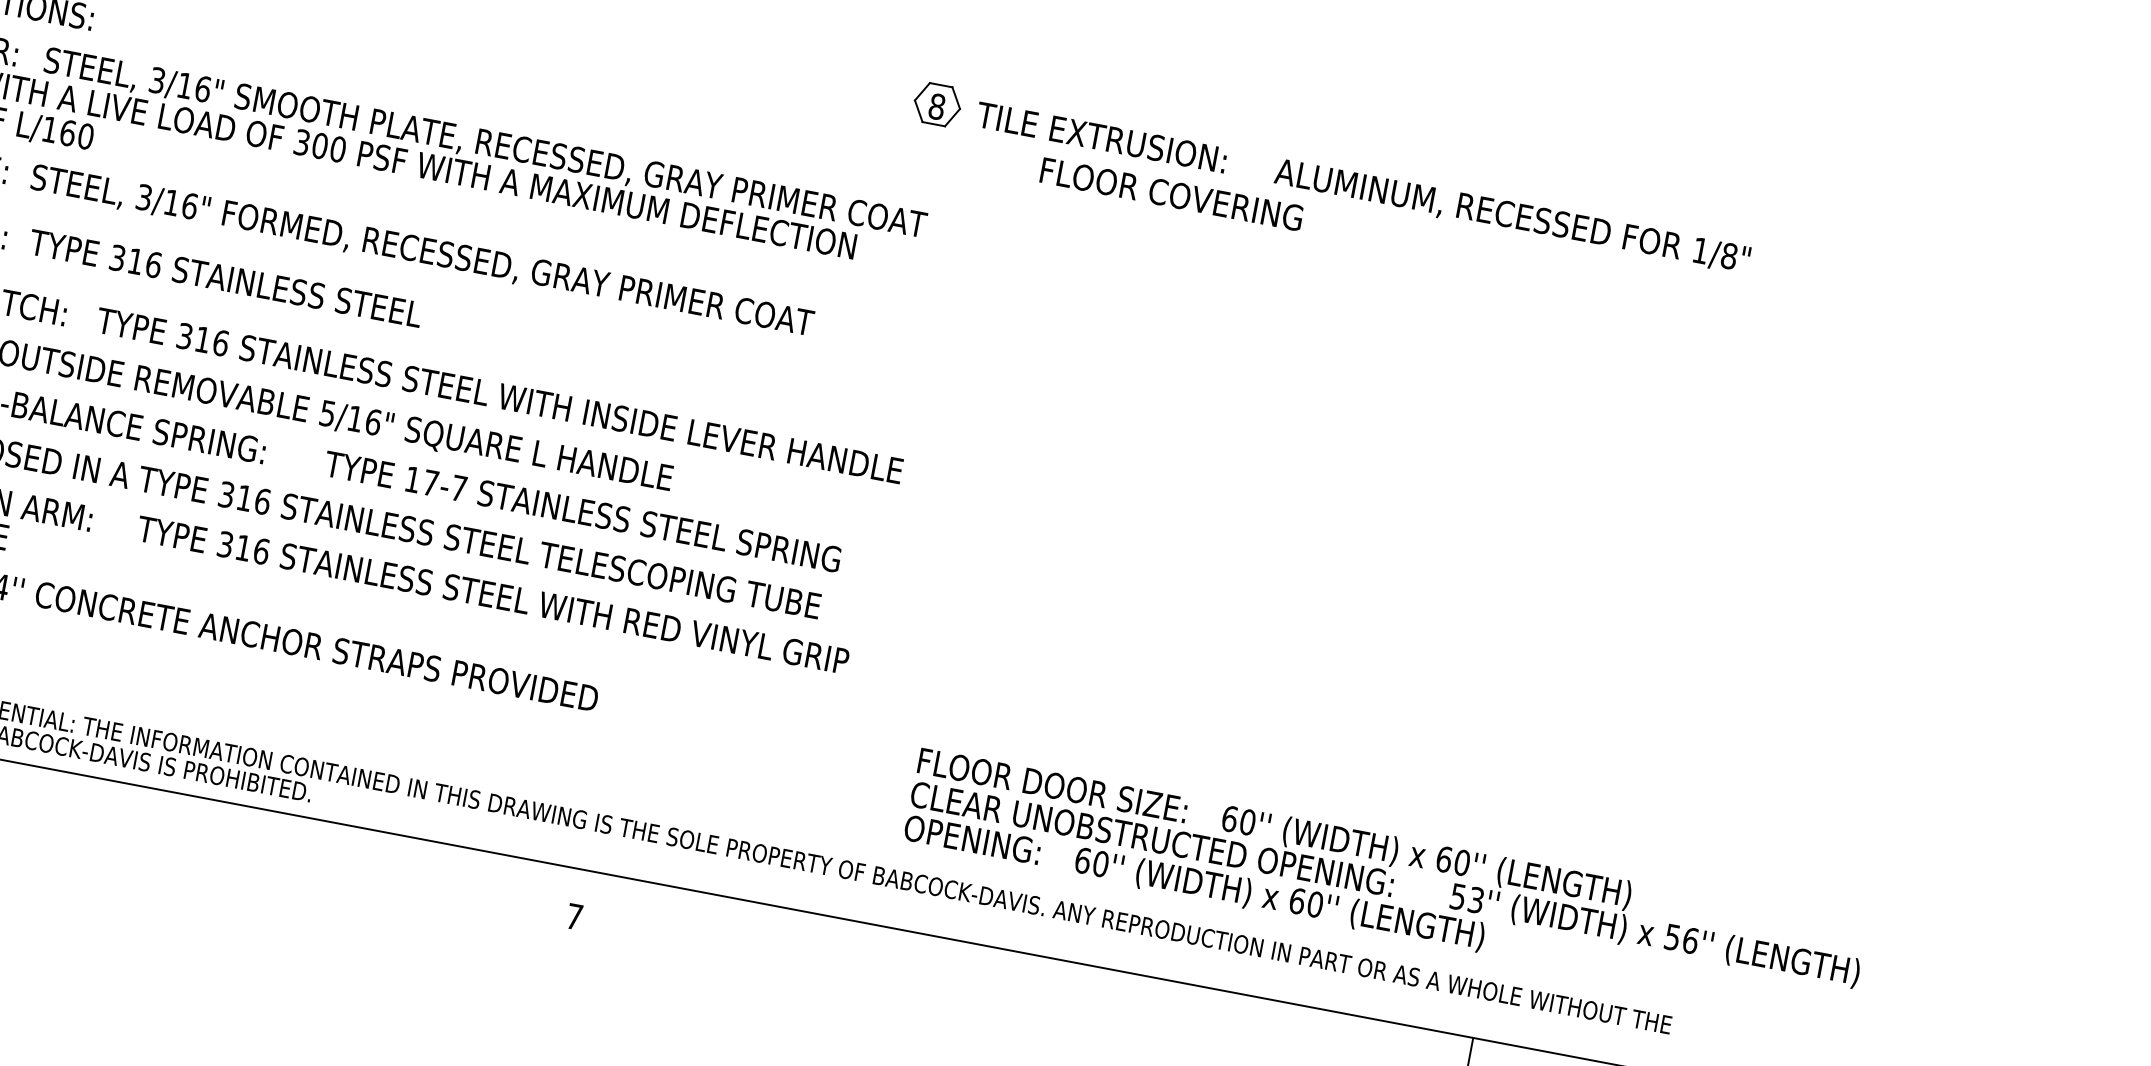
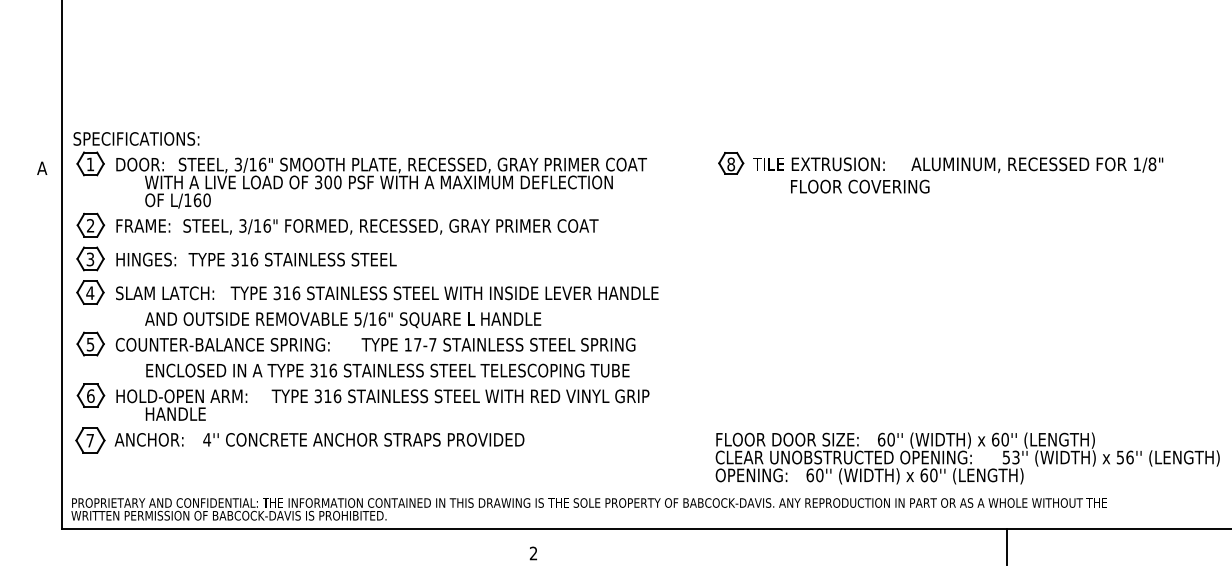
part: (1327, 196) -> (940, 172), moved
text: (1384, 884) -> (967, 458), moved
text: (574, 916) -> (533, 553), 7 -> 2

